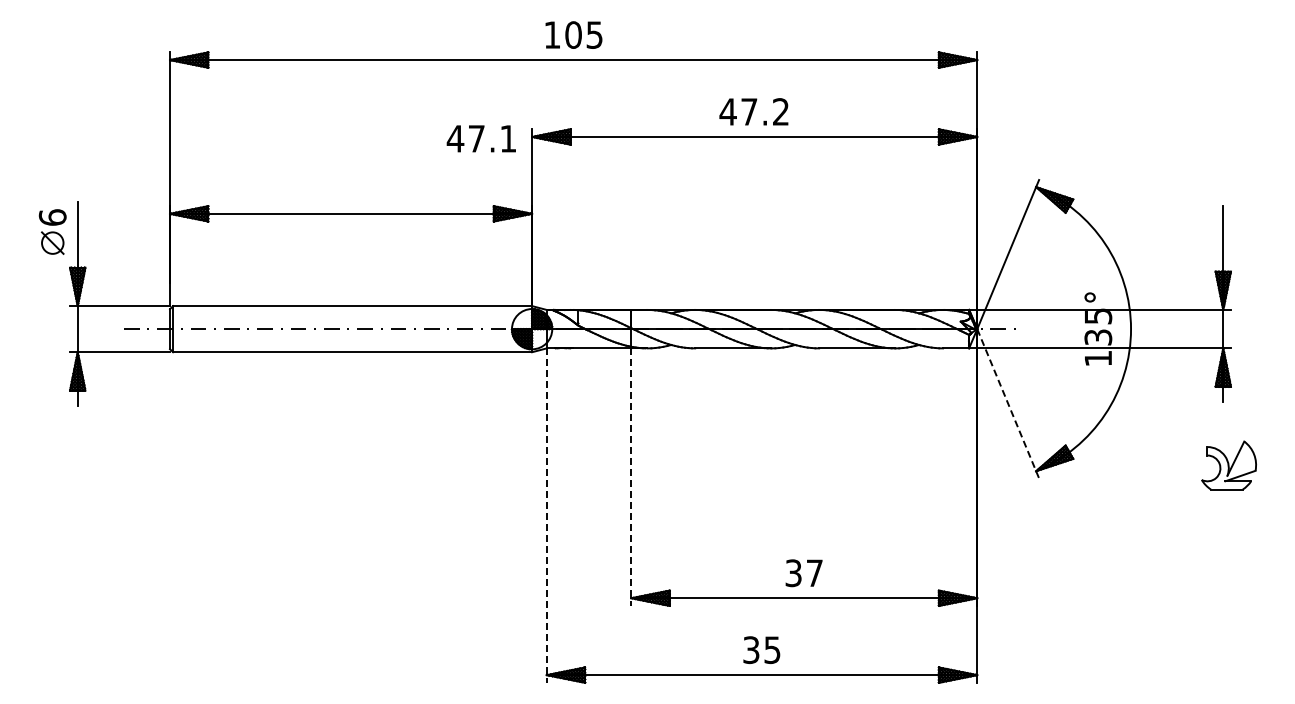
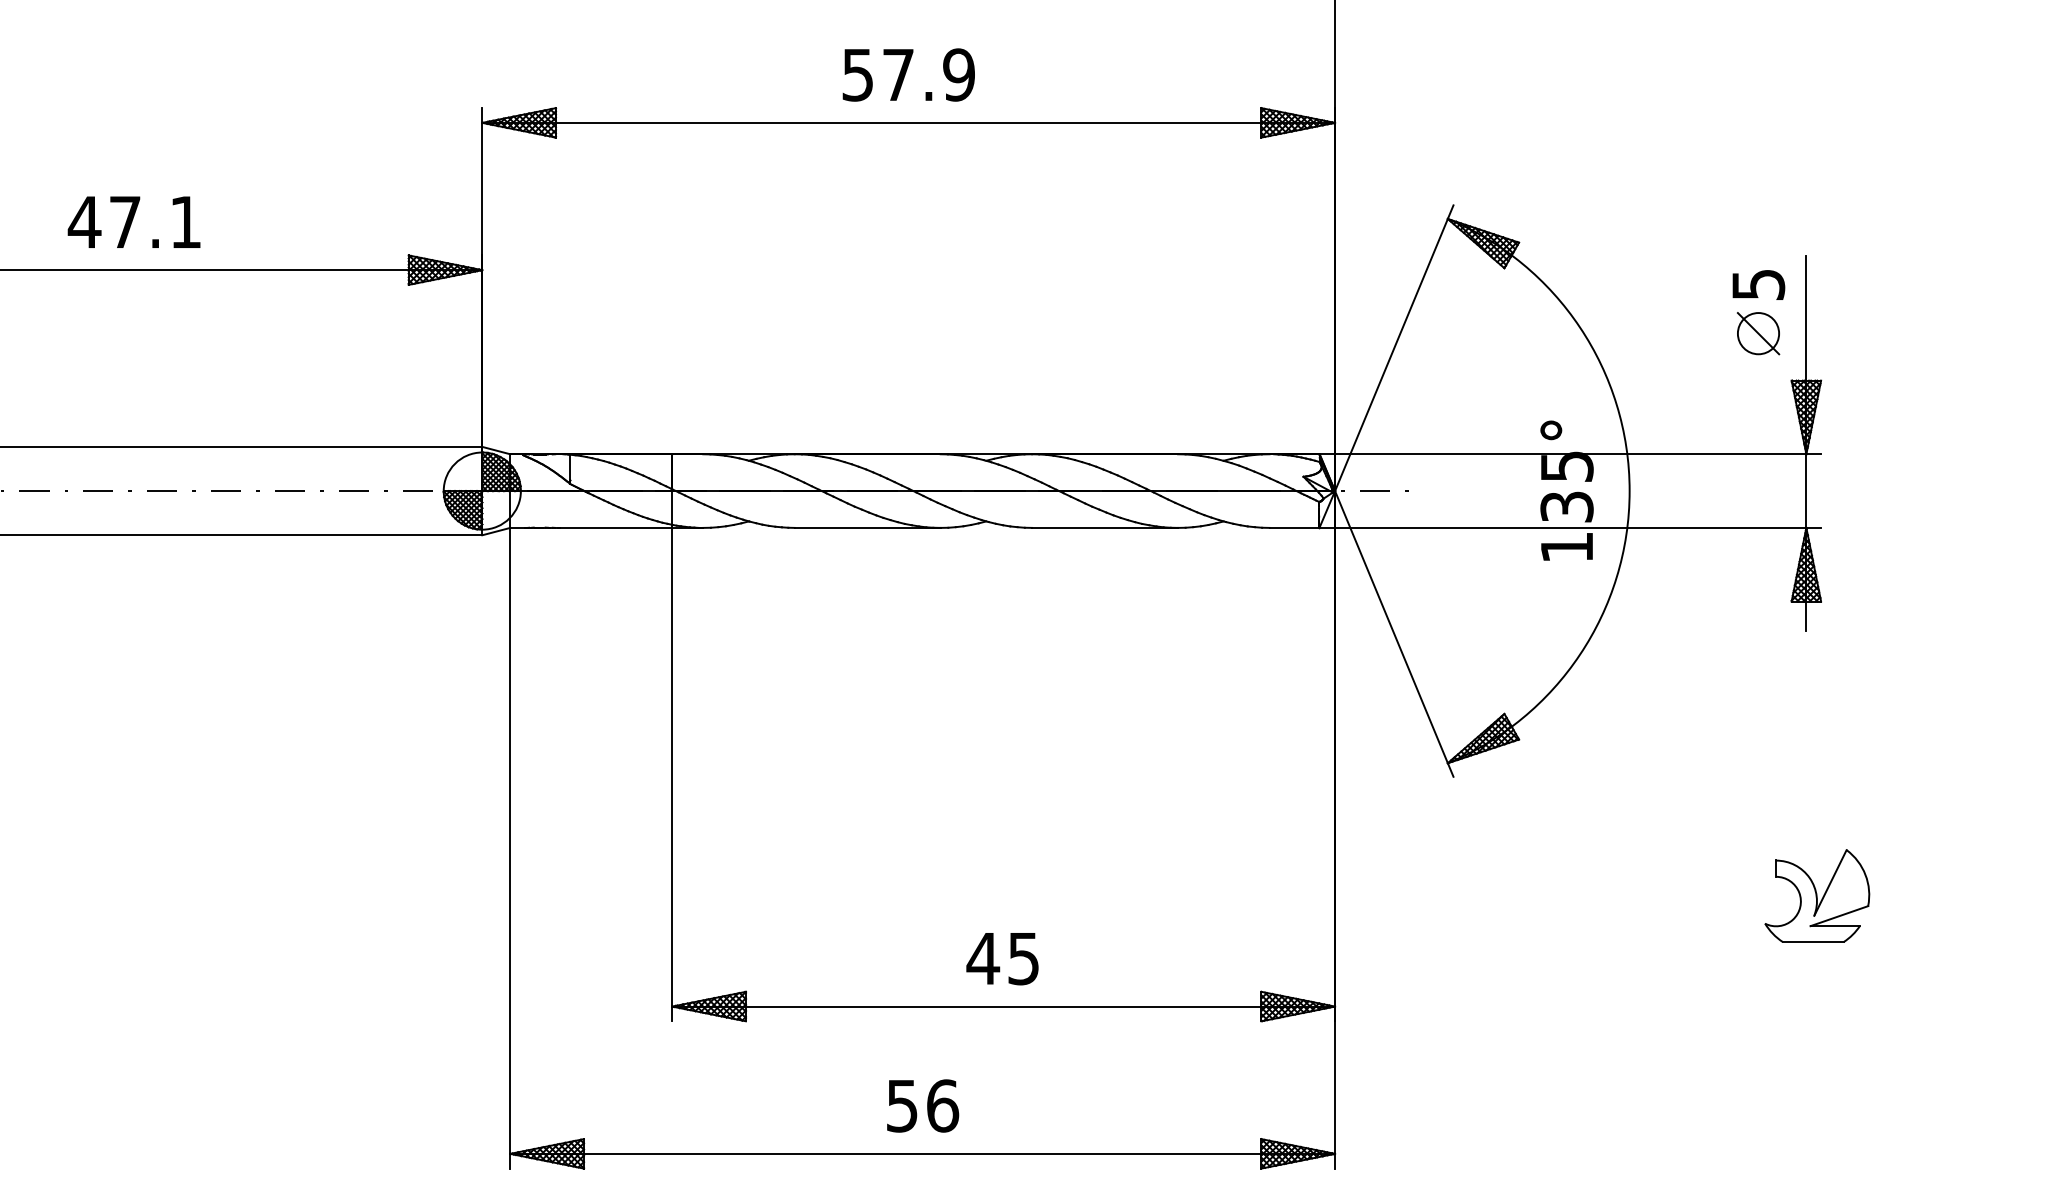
text: (754, 111) -> (908, 74), 47.2 -> 57.9
text: (480, 138) -> (132, 221), moved
part: (1198, 235) -> (1758, 311), added
line: (1008, 403) -> (1394, 633), dashed -> solid
part: (1228, 465) -> (1816, 895), moved
line: (631, 477) -> (672, 775), dashed -> solid
line: (546, 516) -> (509, 849), dashed -> solid
text: (803, 573) -> (1002, 959), 37 -> 45
text: (762, 650) -> (923, 1106), 35 -> 56

